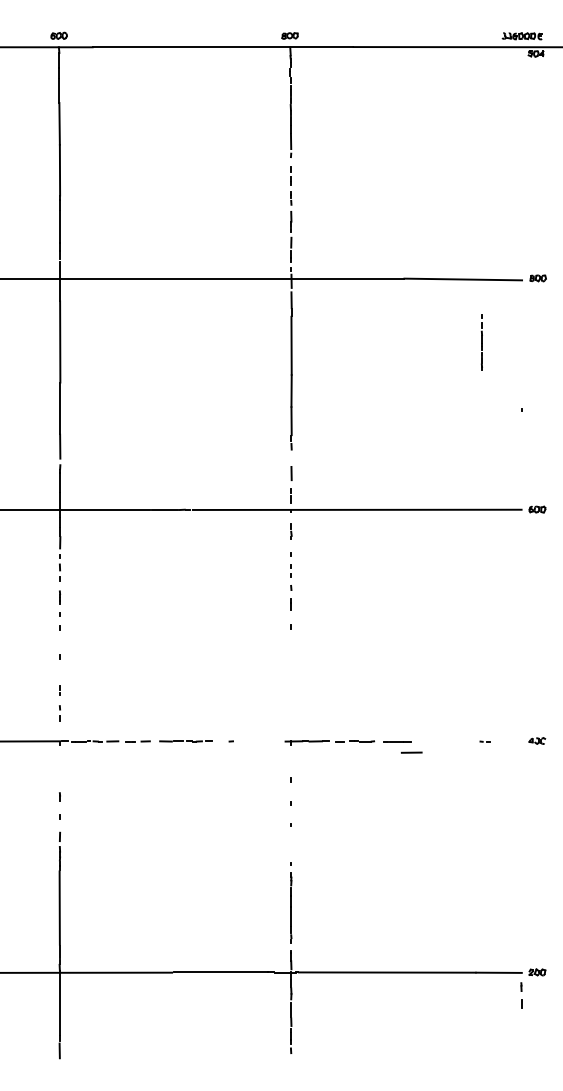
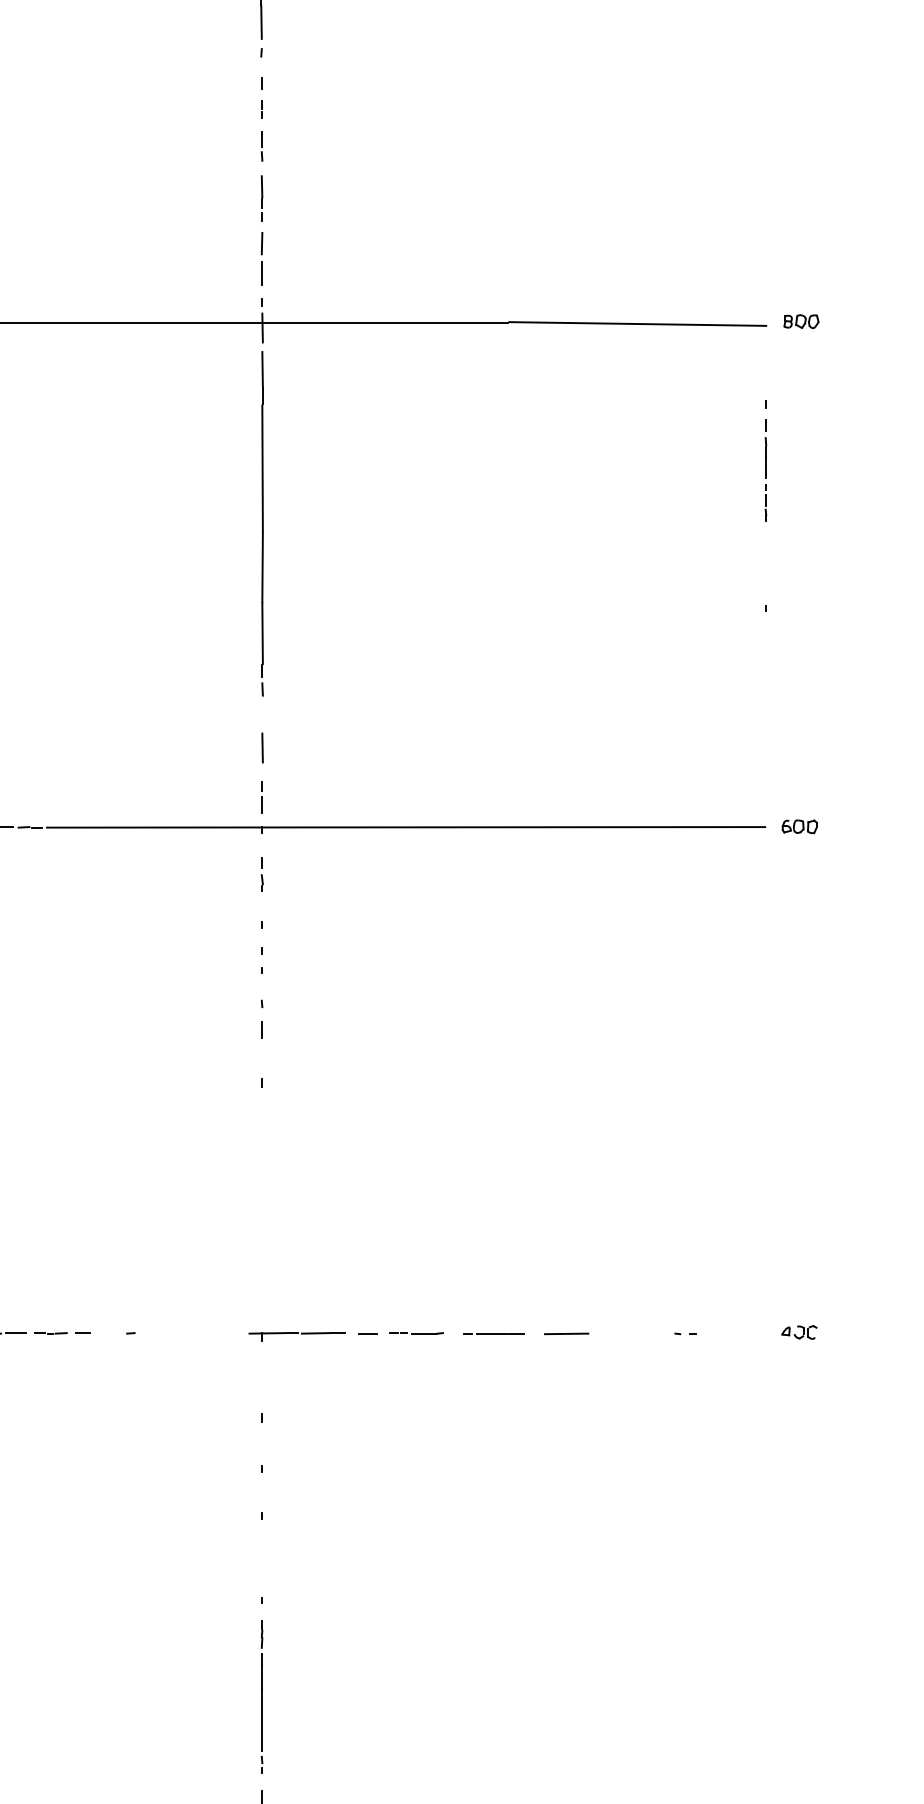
line: (481, 342) -> (764, 461), moved
part: (291, 597) -> (262, 1018), size x0.71
line: (411, 752) -> (566, 1333), moved

